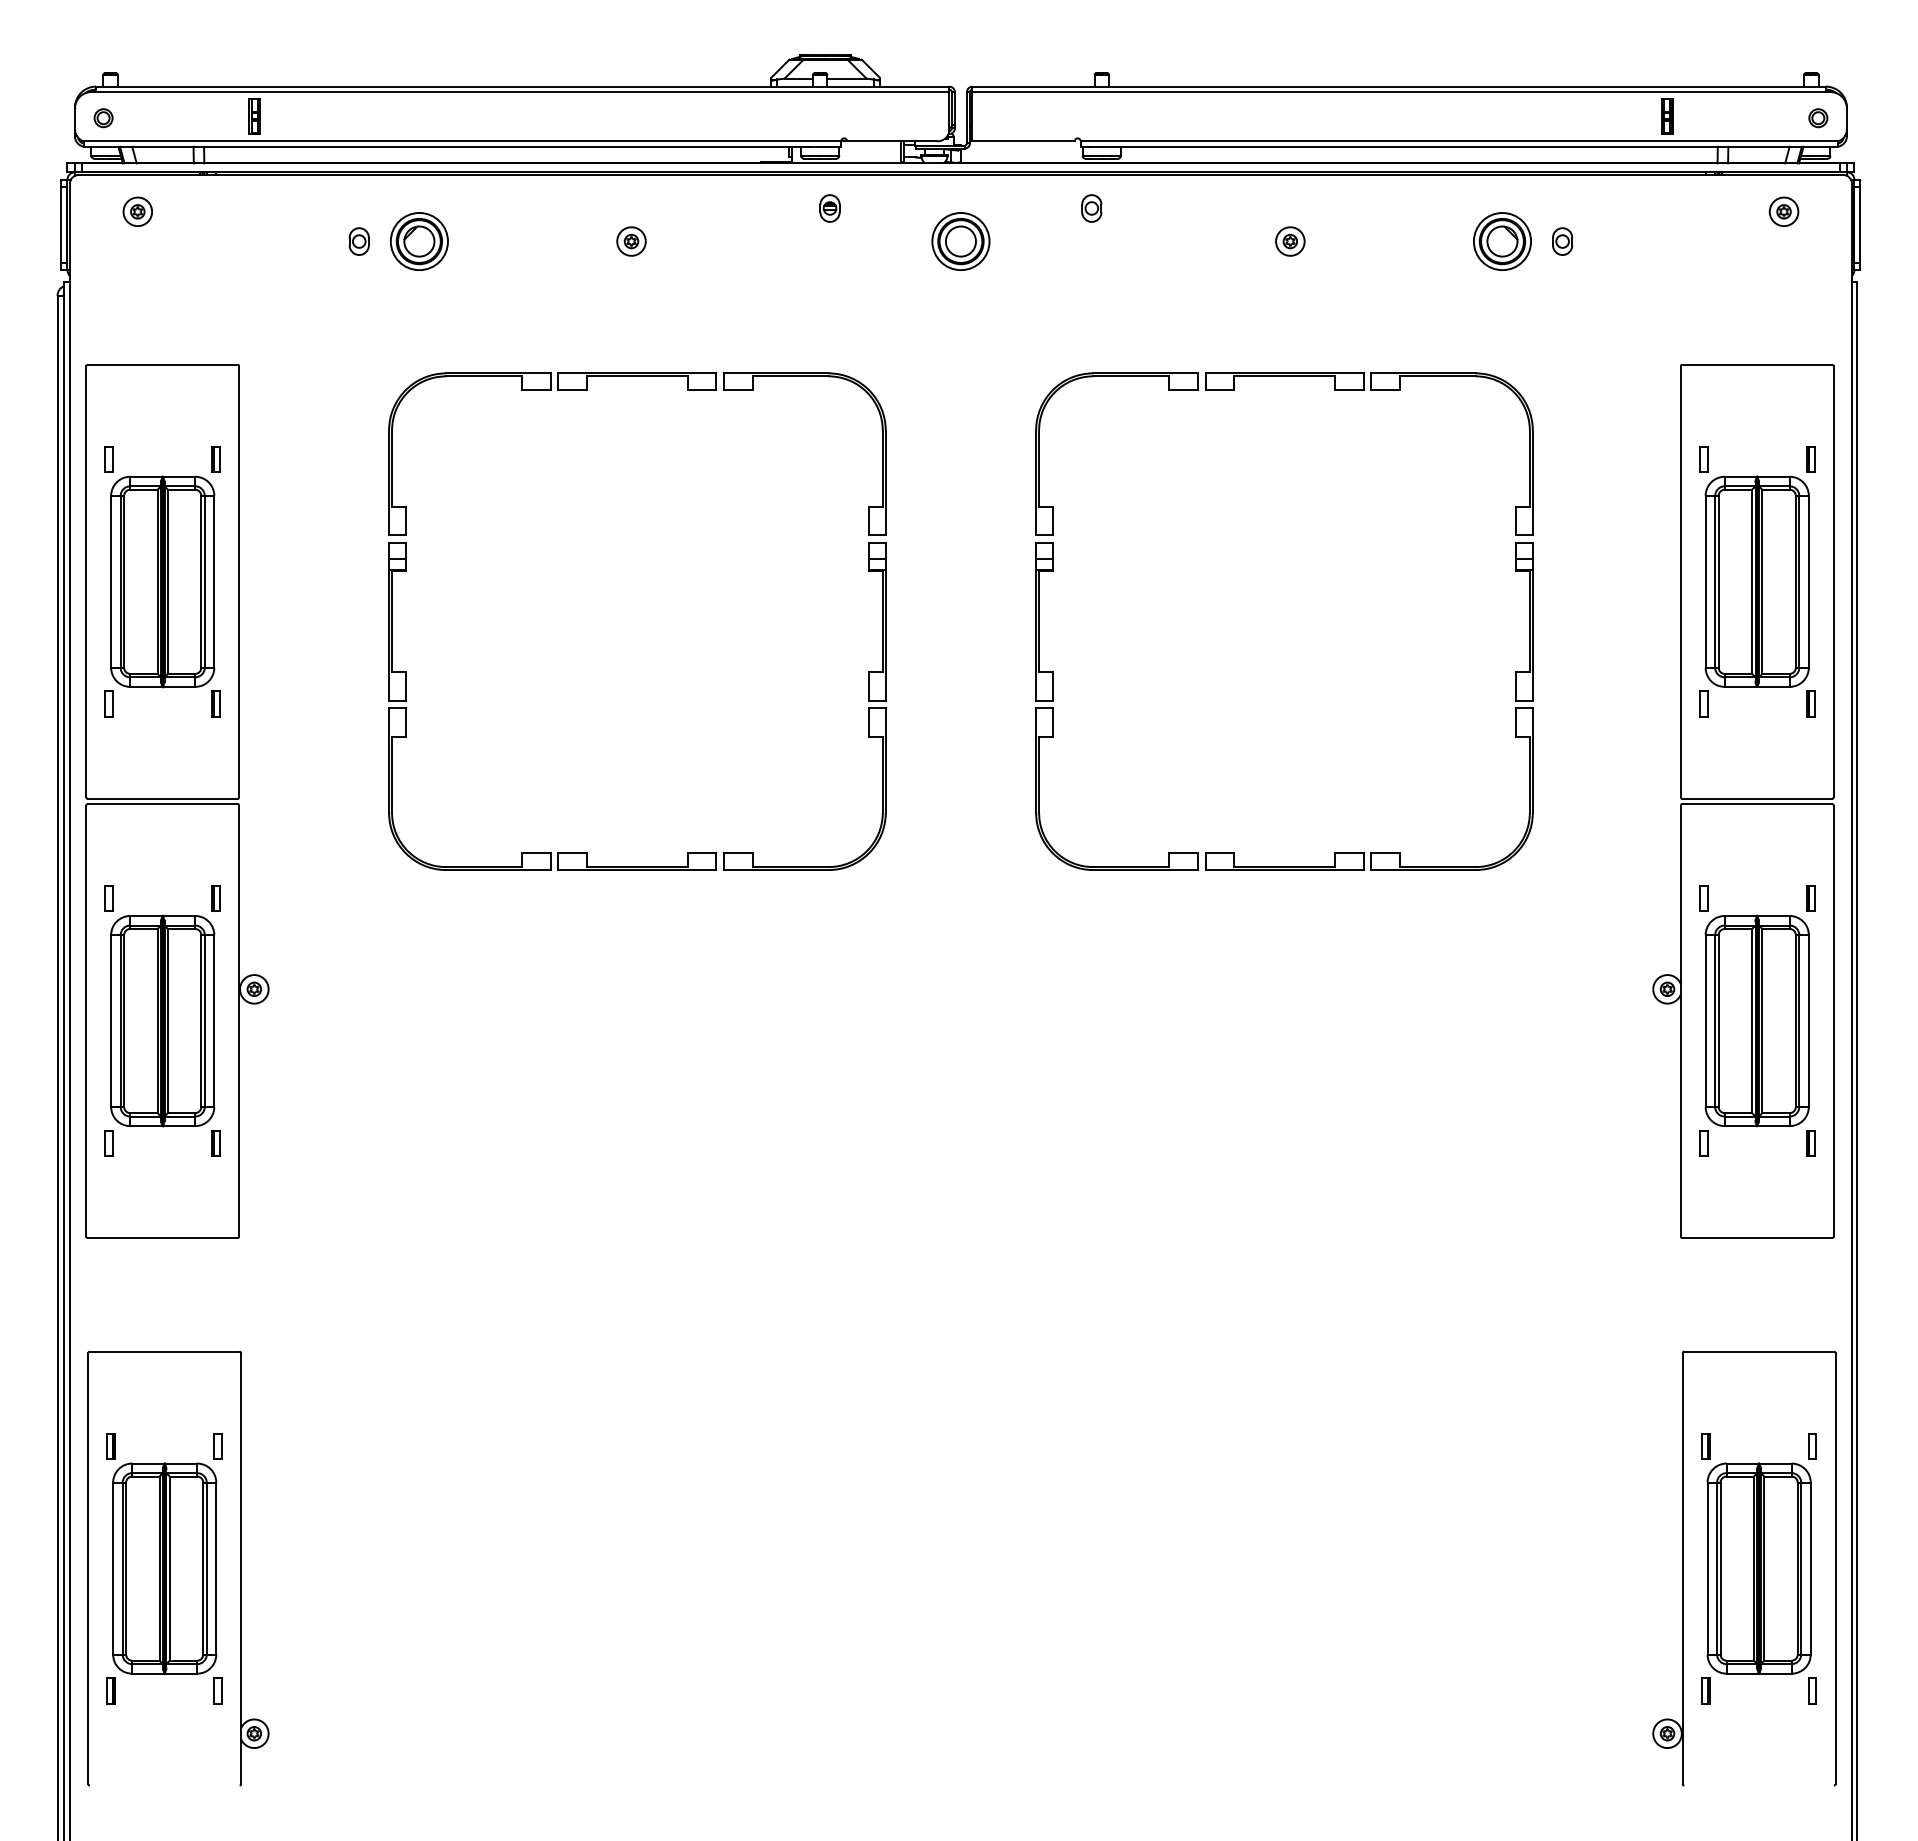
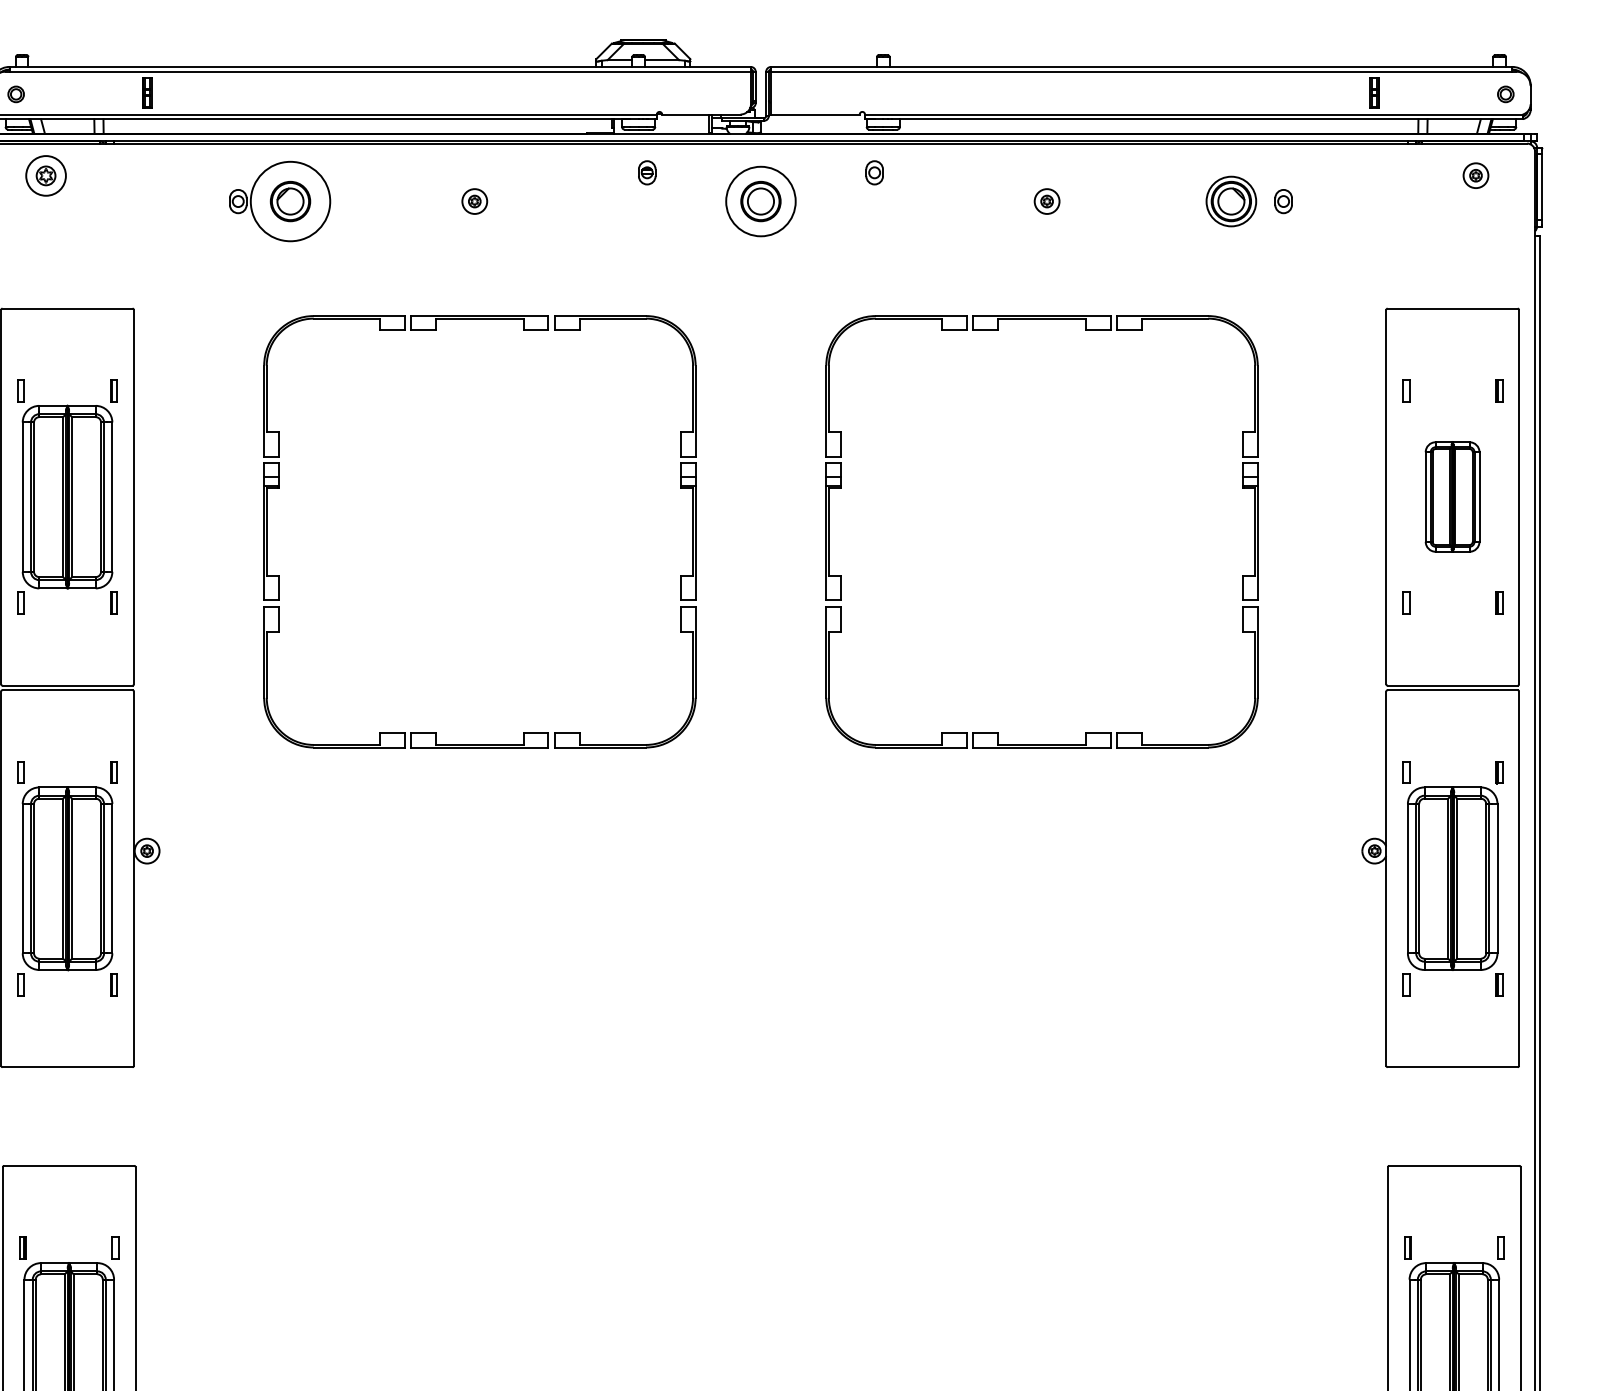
part: (137, 211) -> (45, 175), size x1.6
circle: (418, 241) -> (289, 201), size x1.6
circle: (960, 241) -> (760, 201), size x1.4
part: (1756, 581) -> (1452, 496), size x0.6

